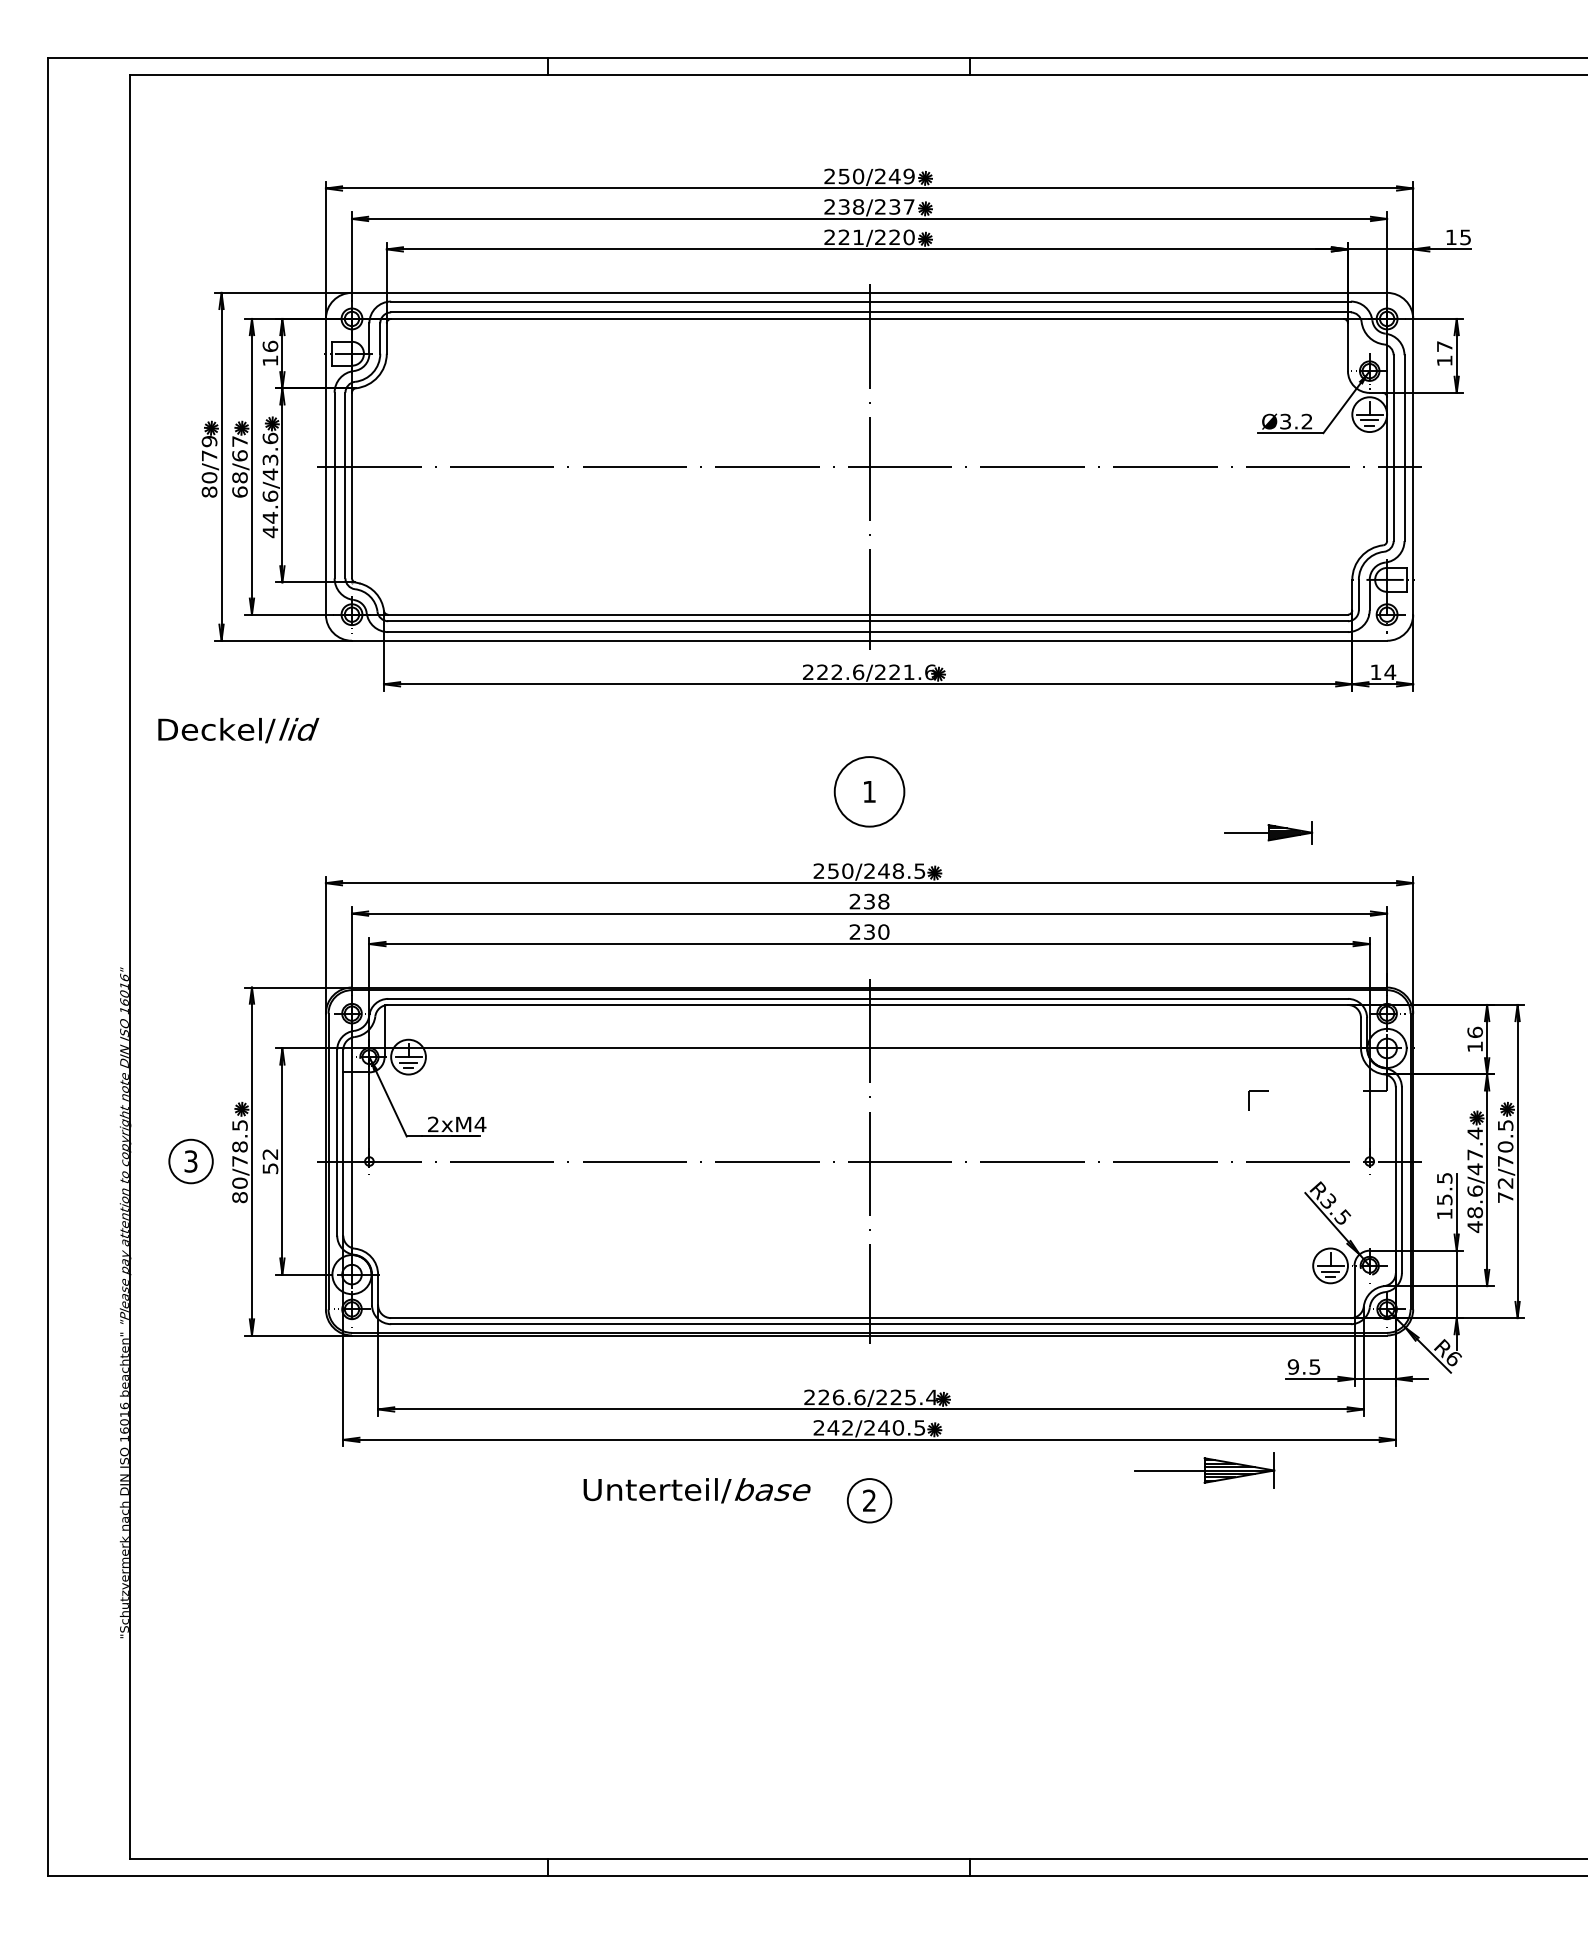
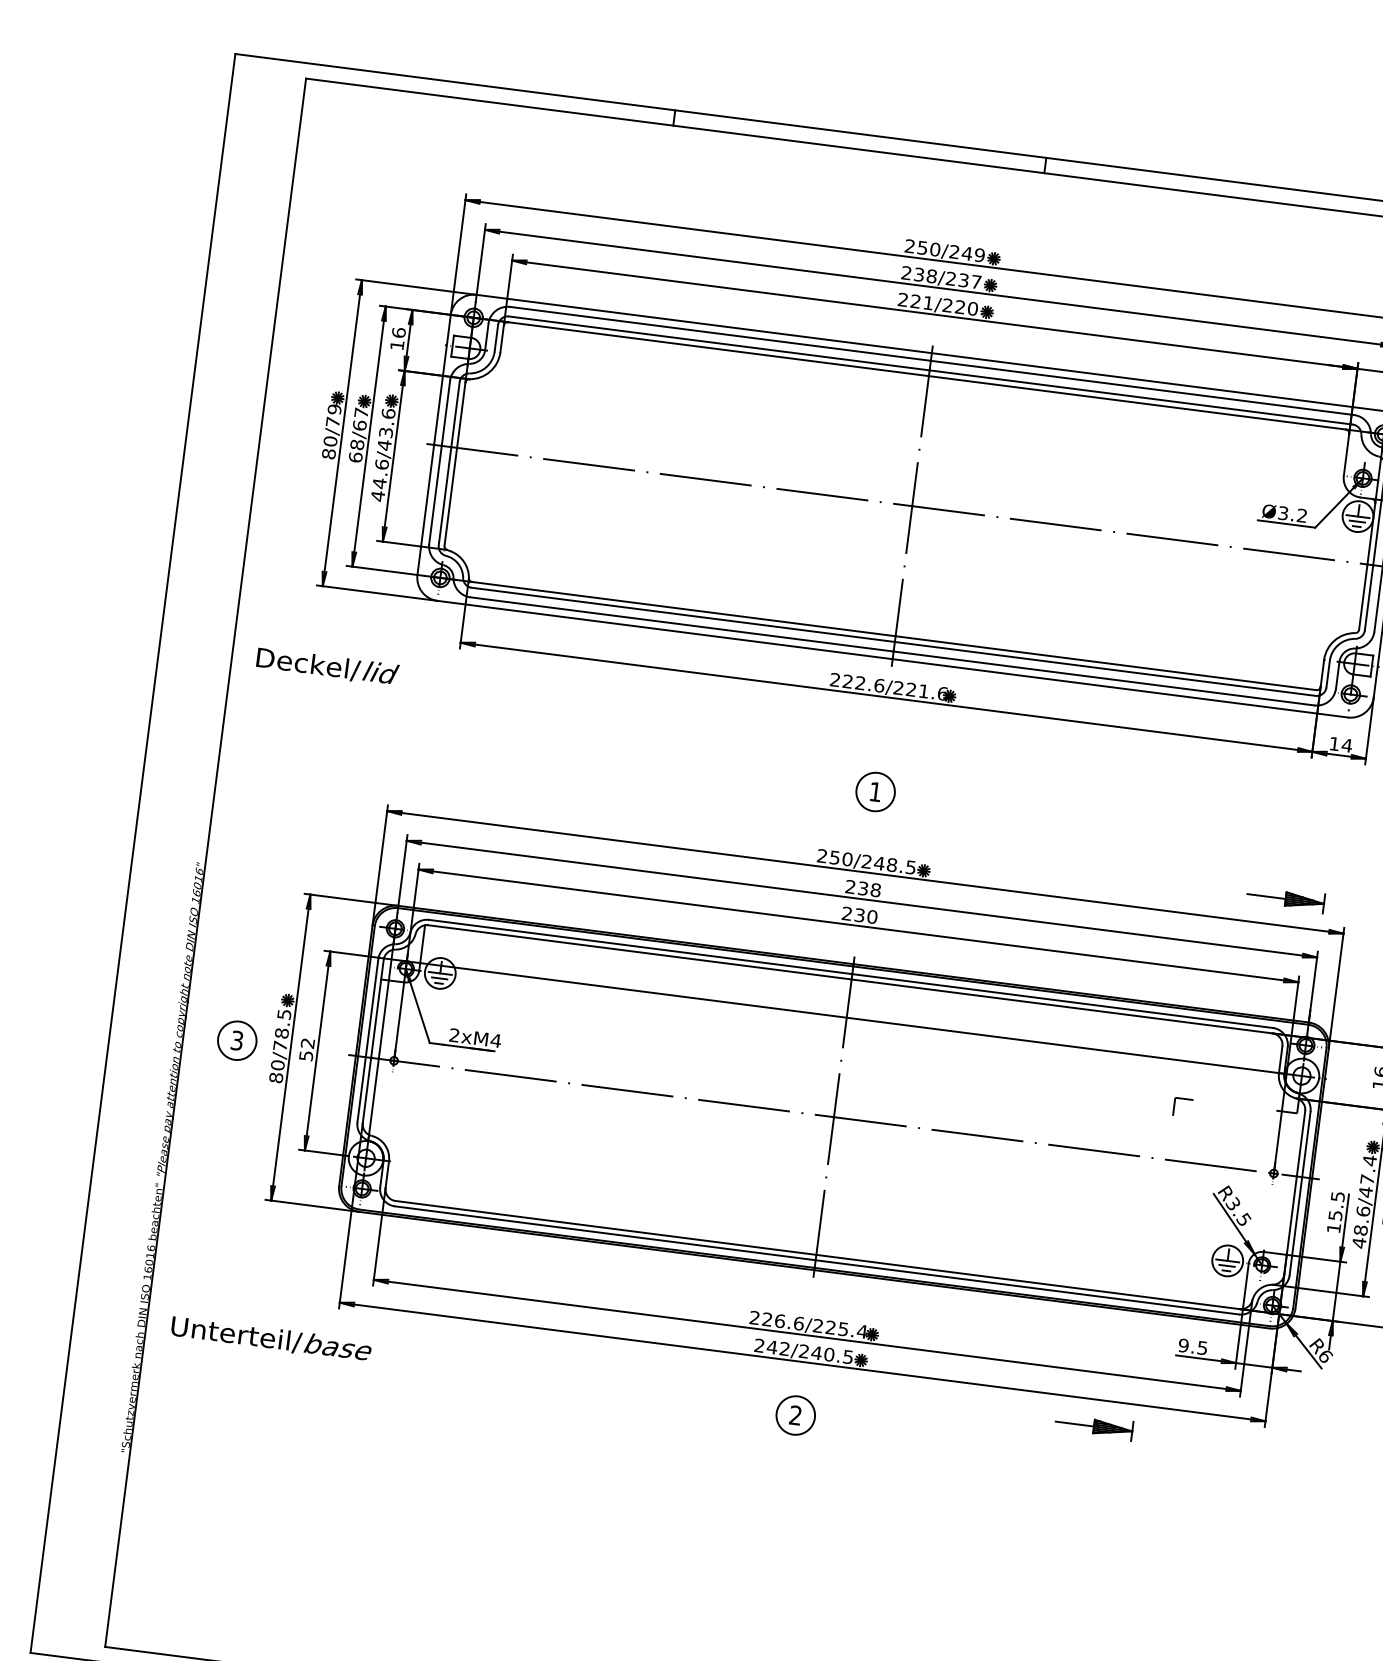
circle: (869, 791) -> (875, 791), size x0.62
part: (1268, 832) -> (1285, 898), moved
part: (1204, 1469) -> (1093, 1425), size x0.62
text: (696, 1490) -> (270, 1339), moved

